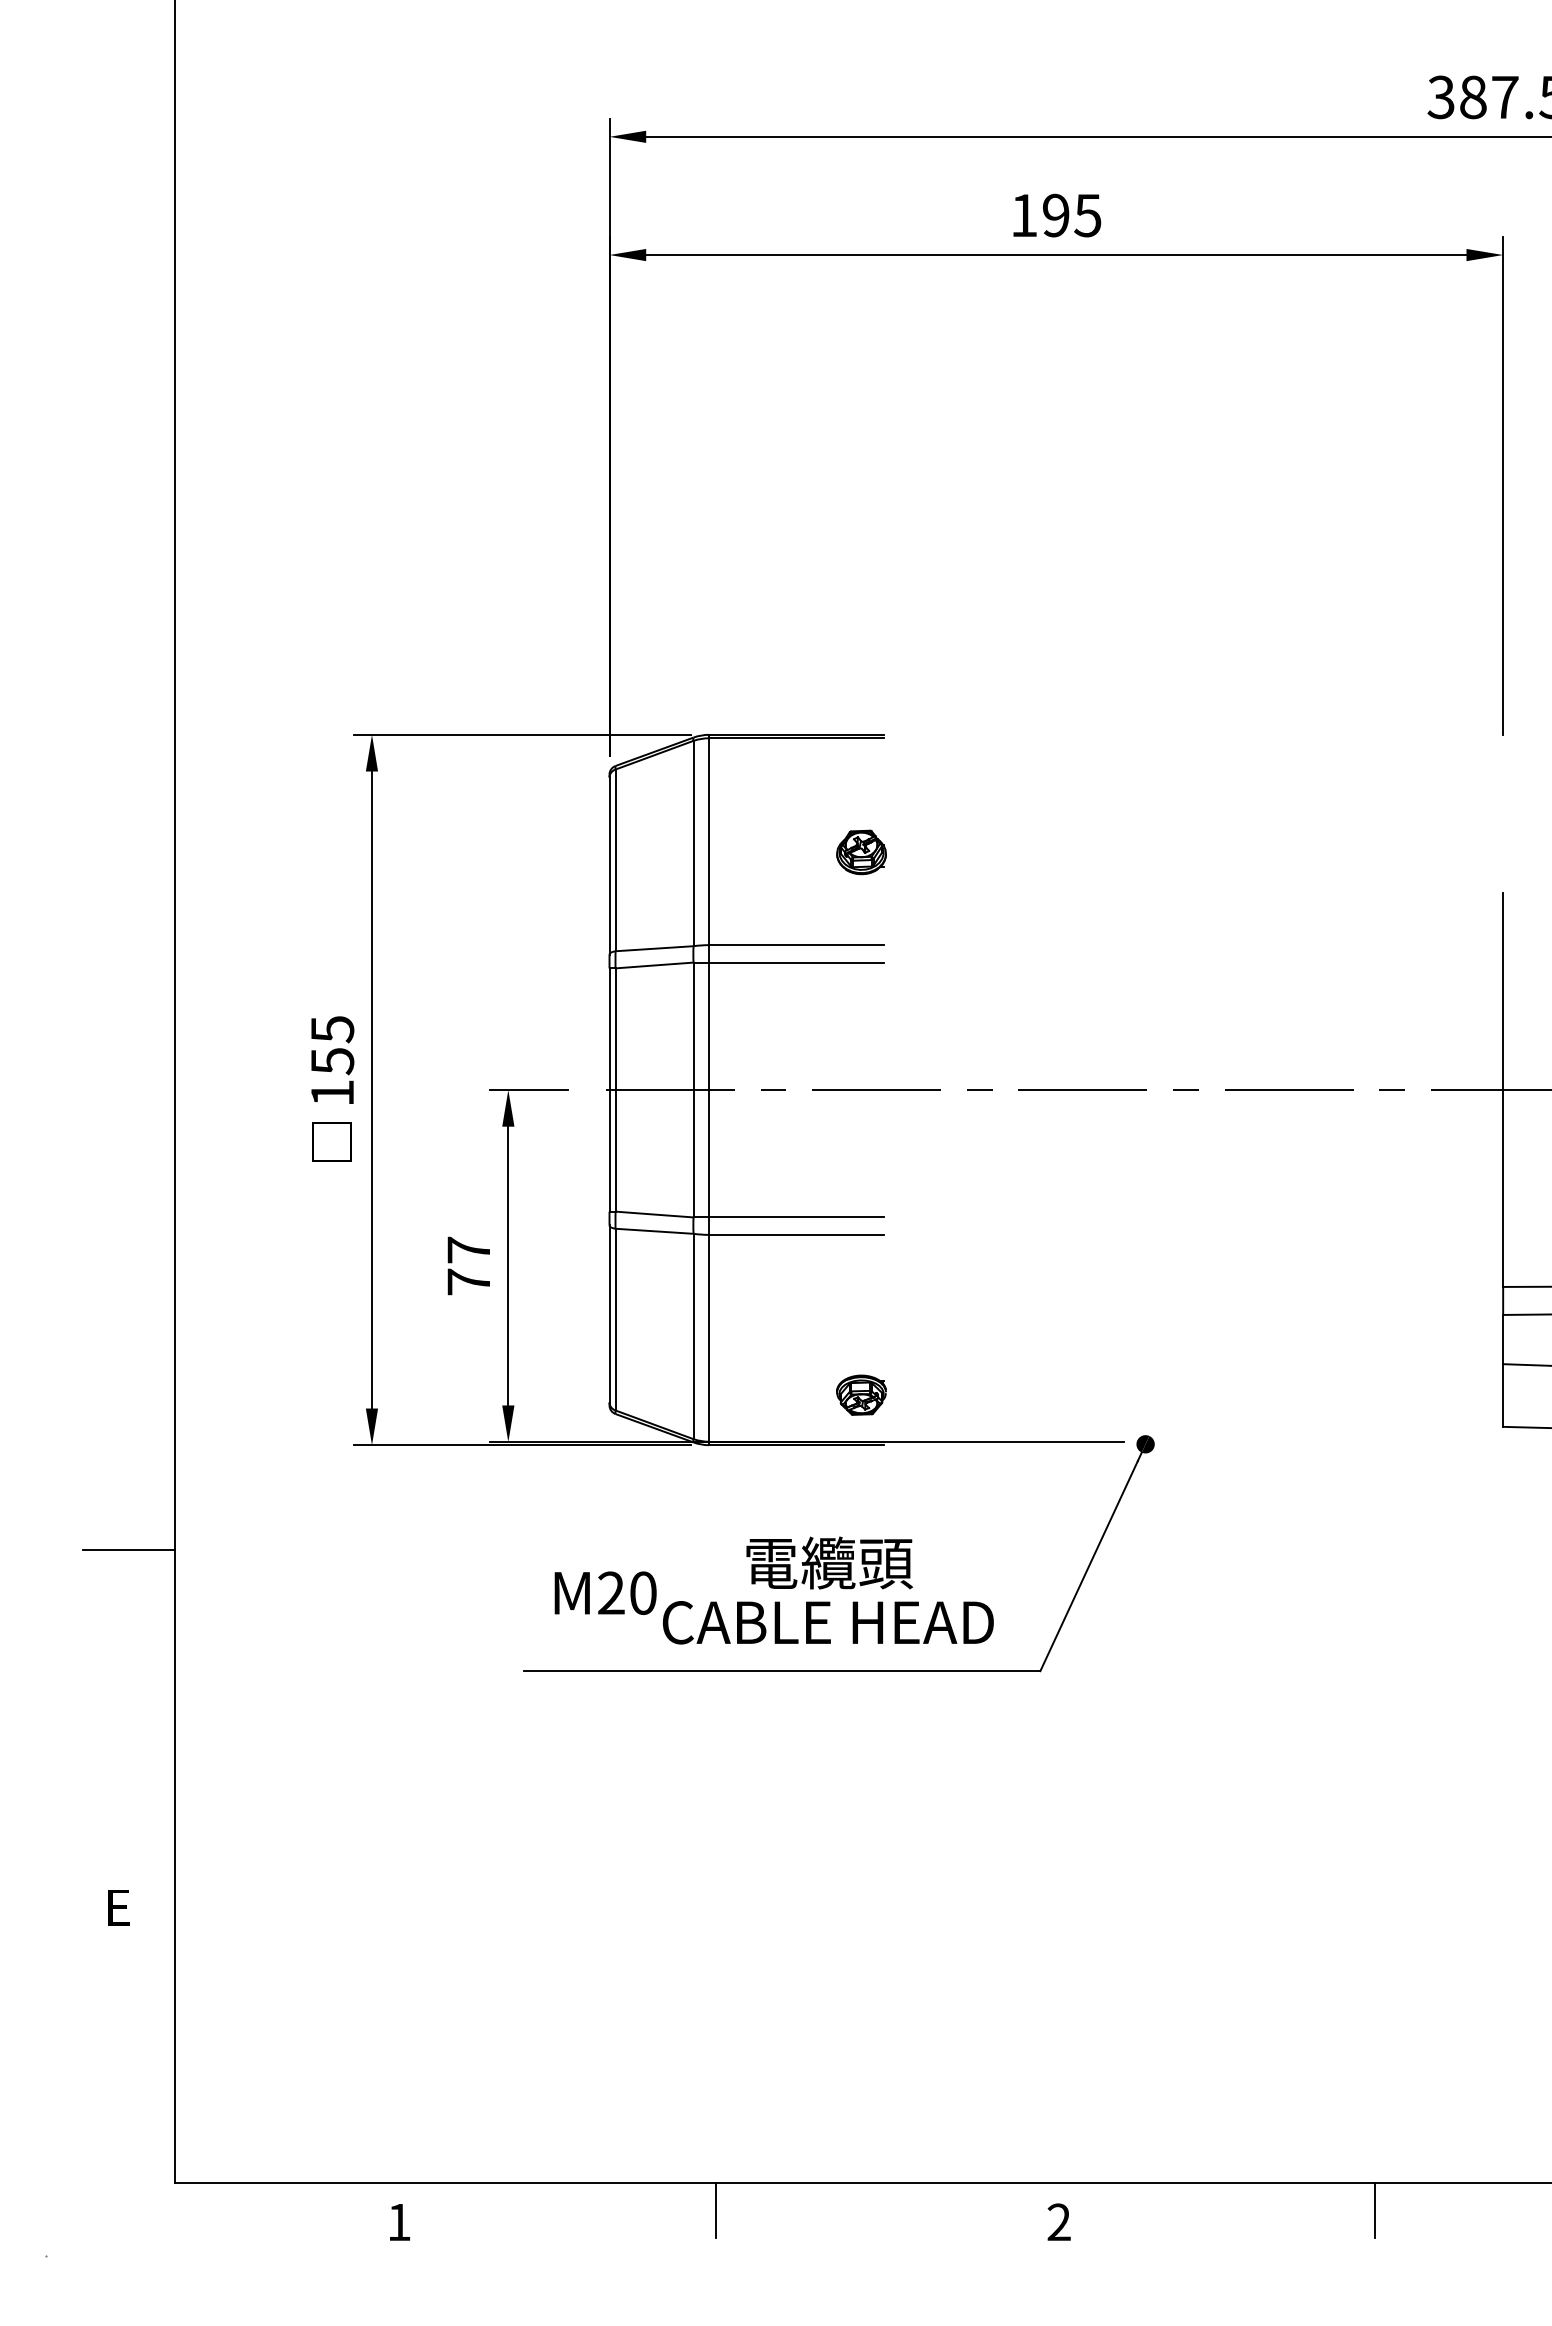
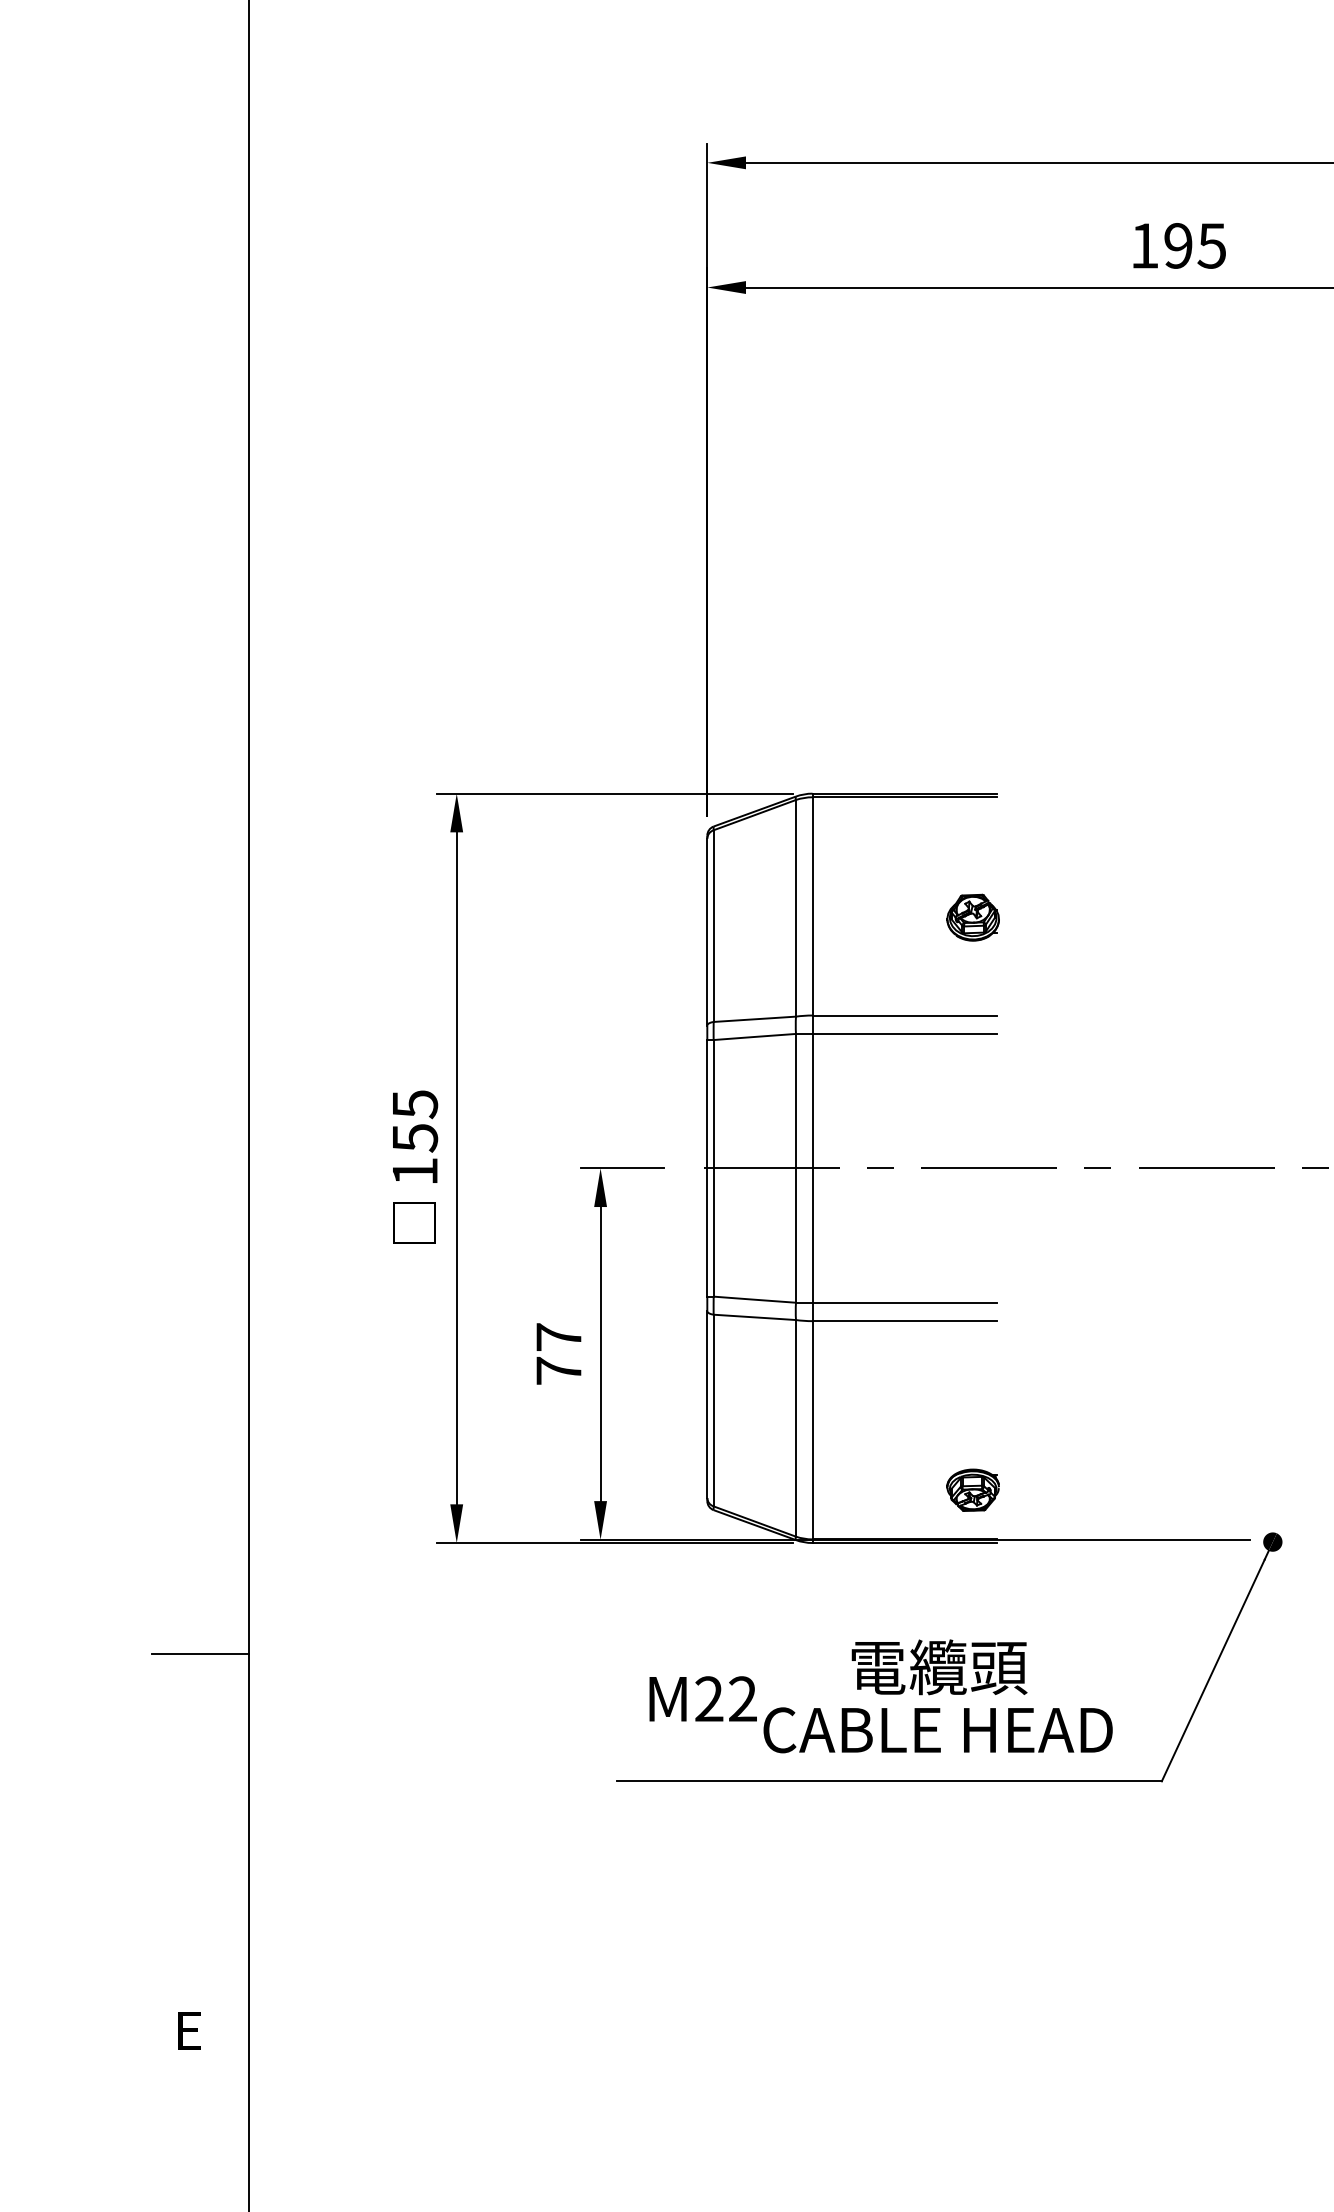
text: (643, 1592) -> (743, 1698), M20 -> M22

